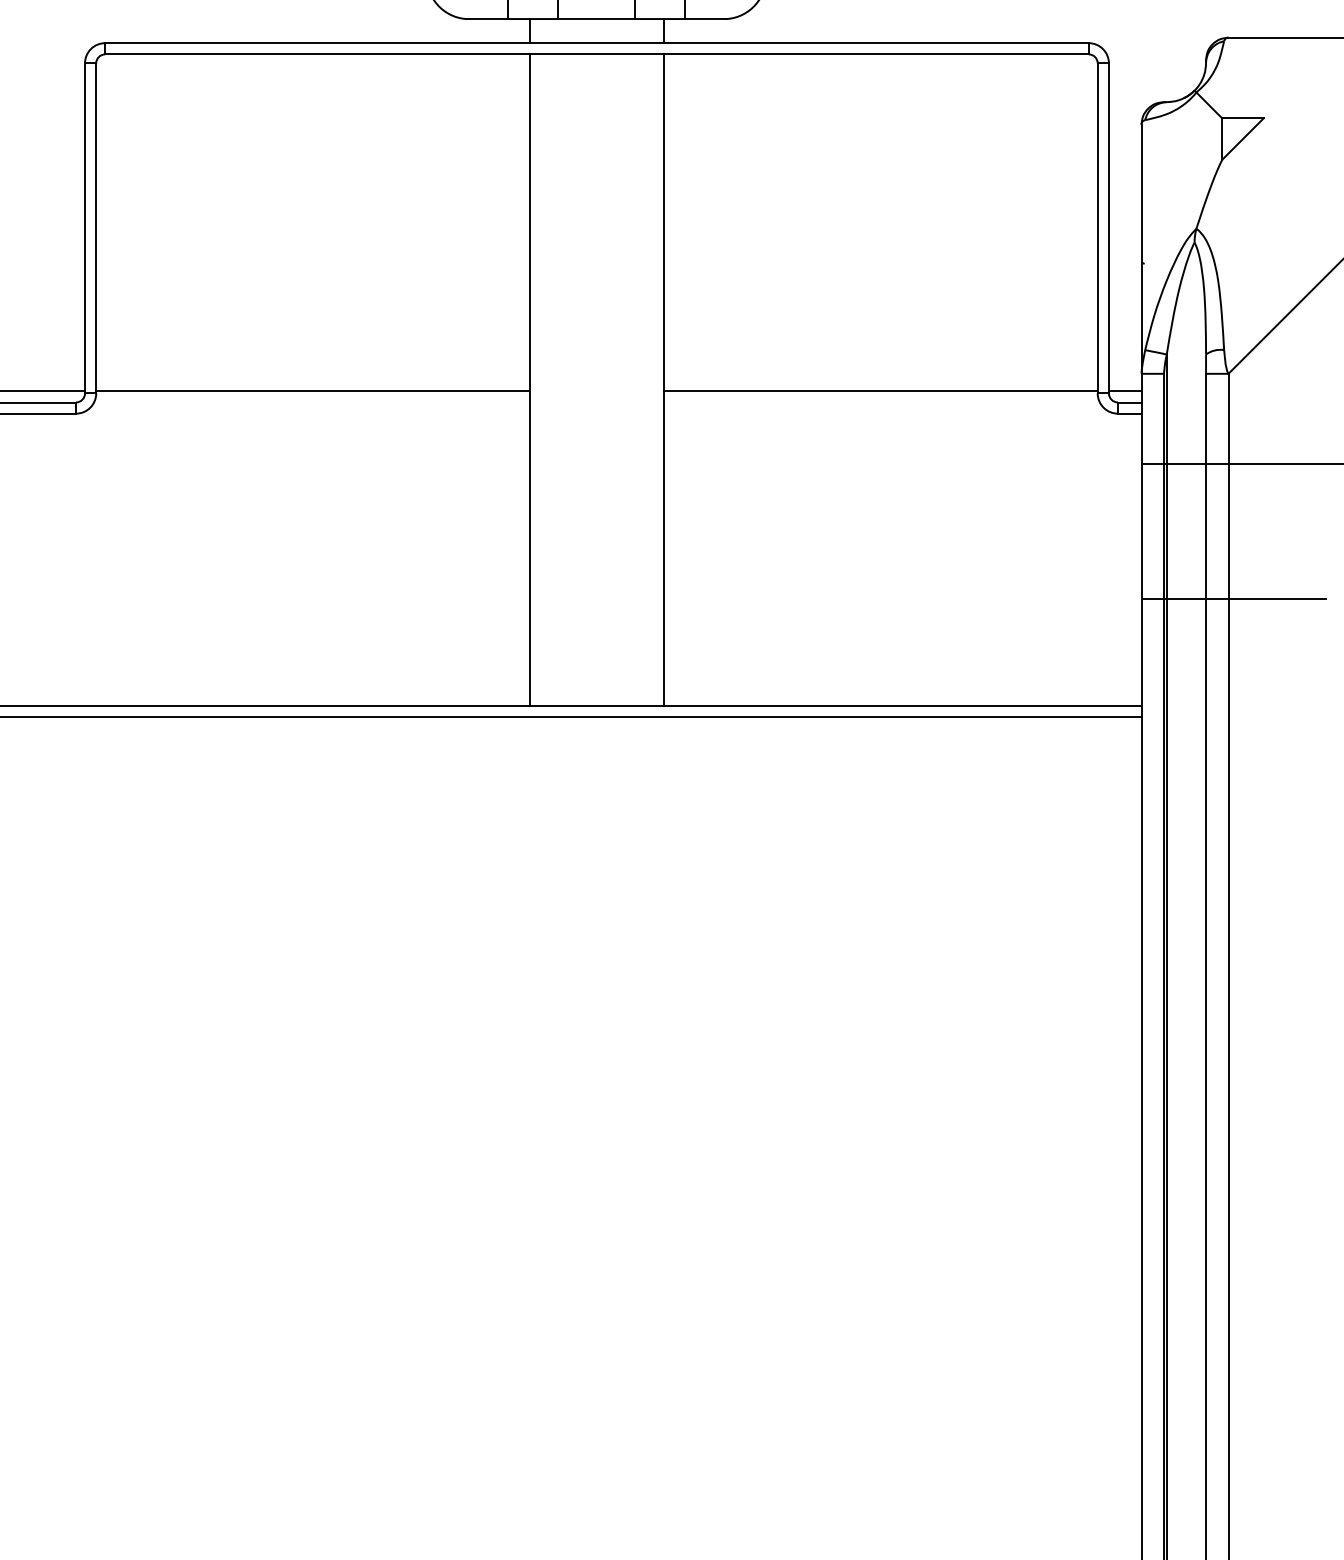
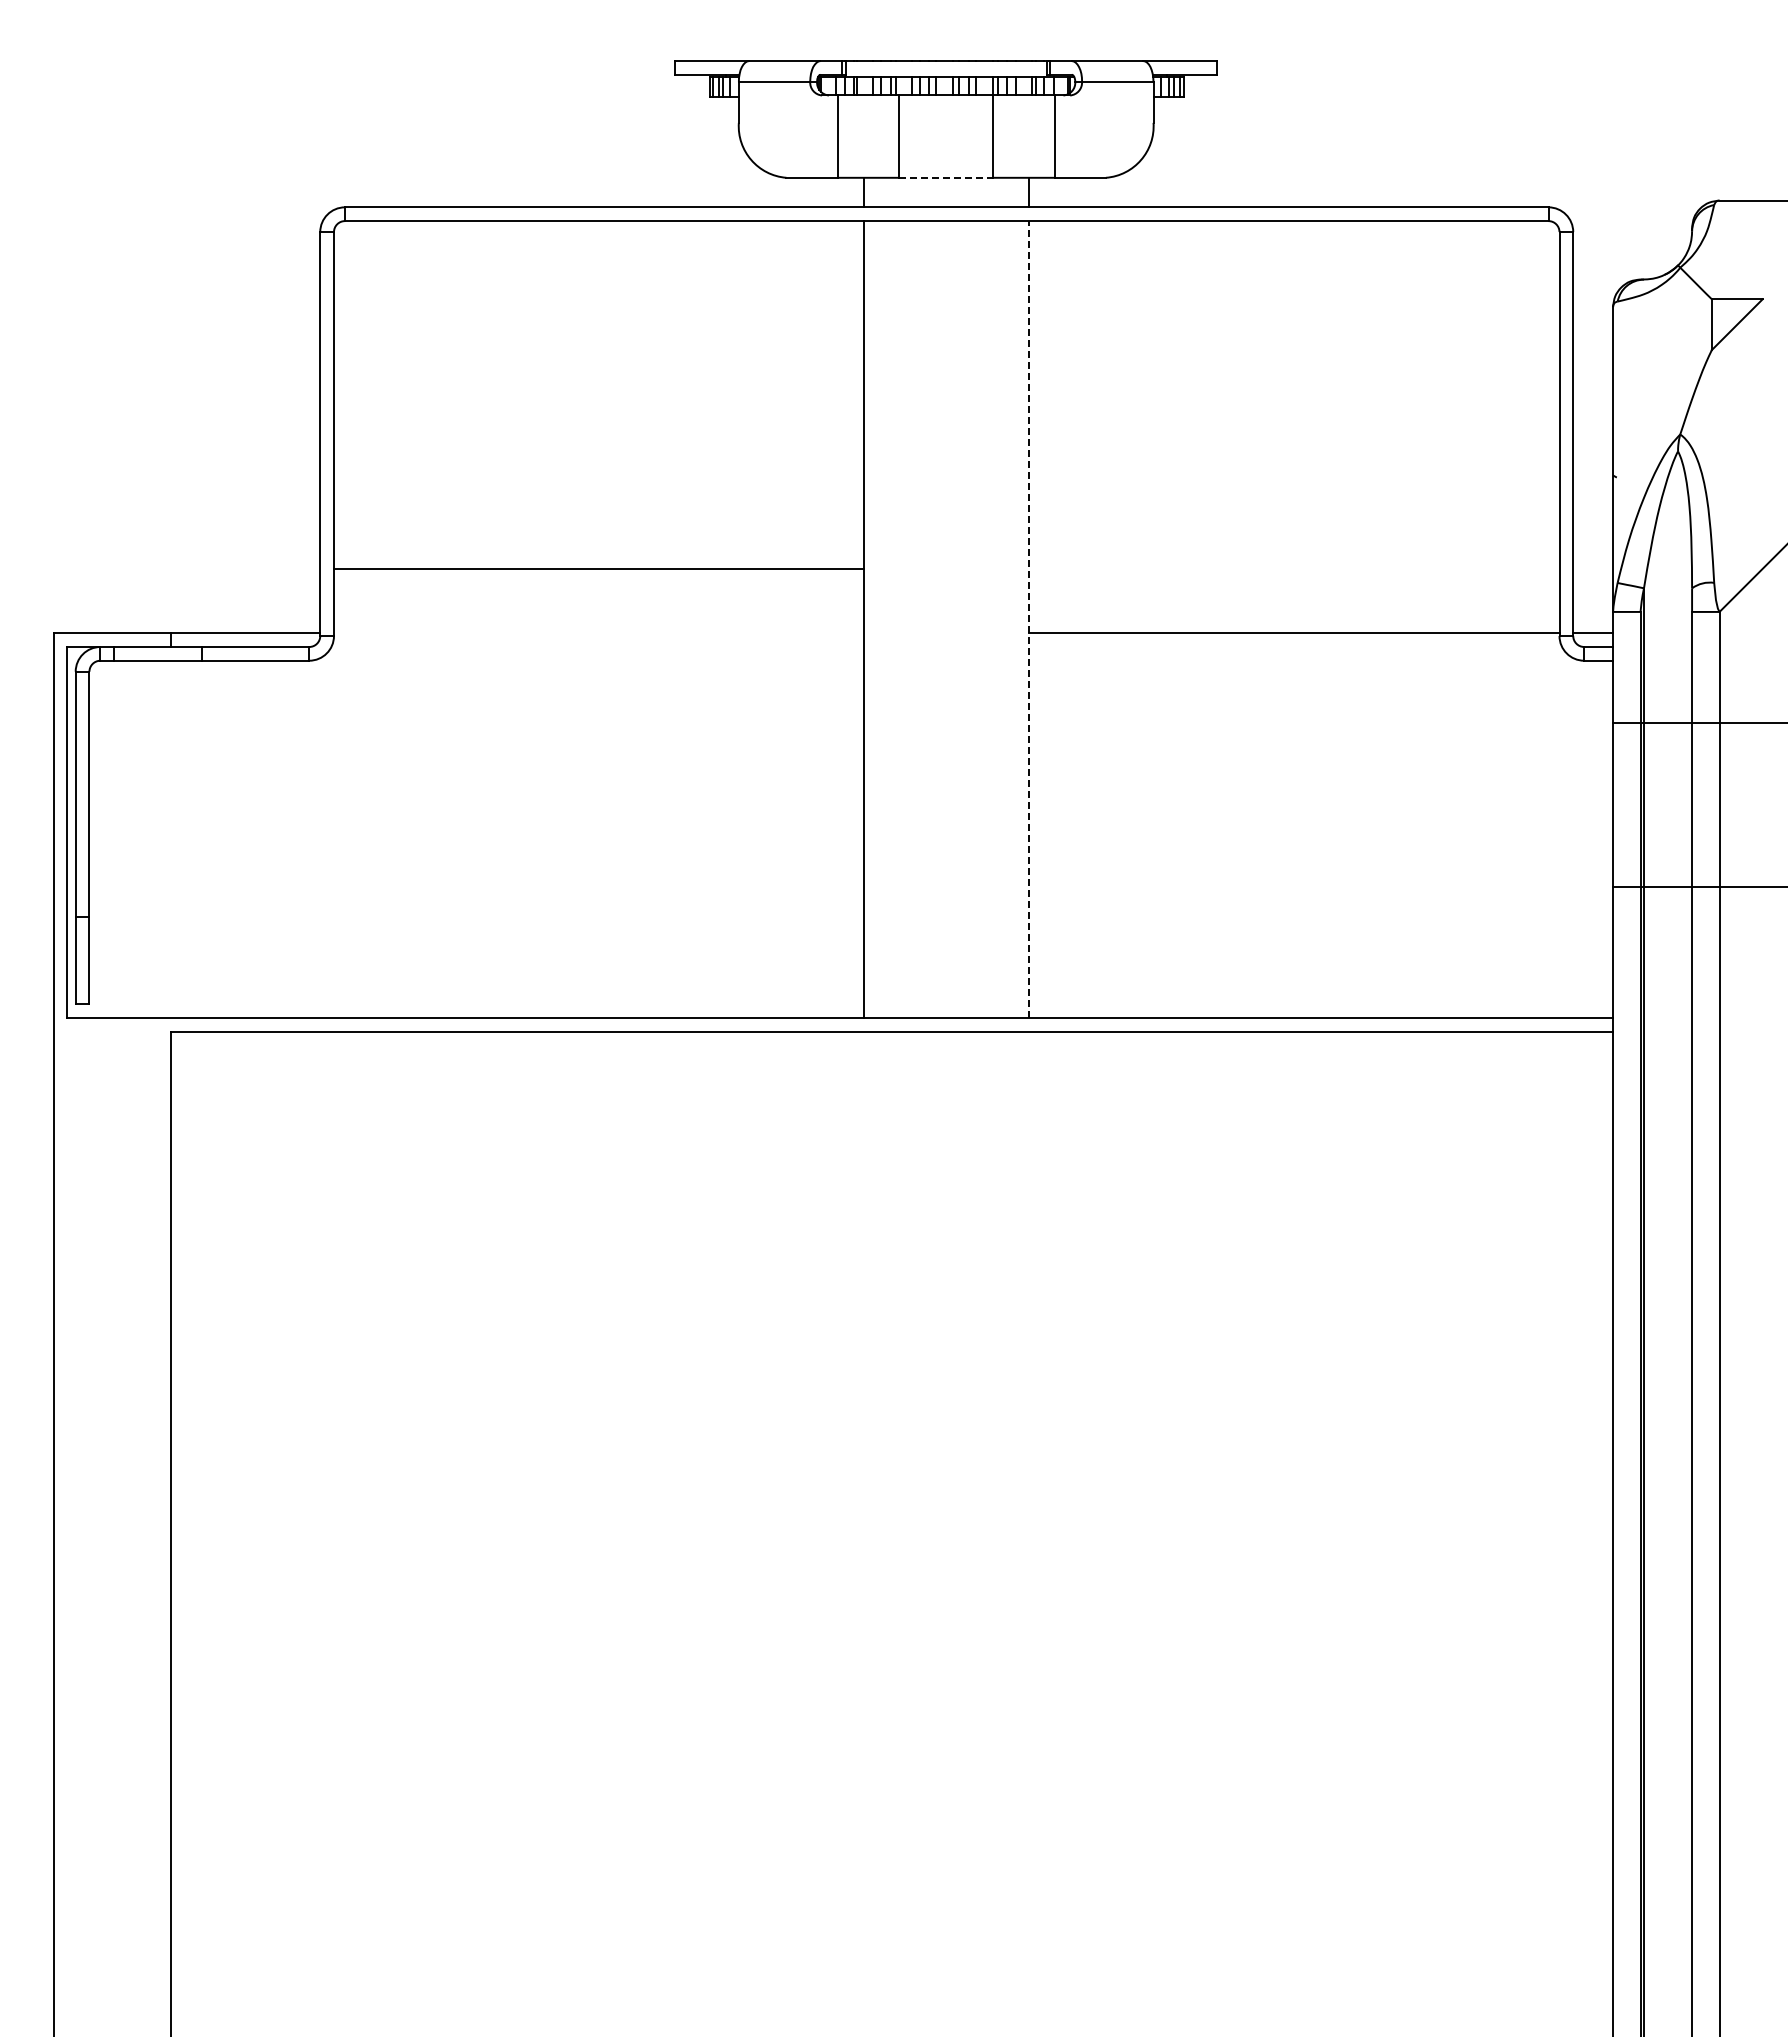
line: (596, 18) -> (946, 177), solid -> dashed
line: (664, 379) -> (1029, 619), solid -> dashed
line: (313, 391) -> (599, 569), moved

